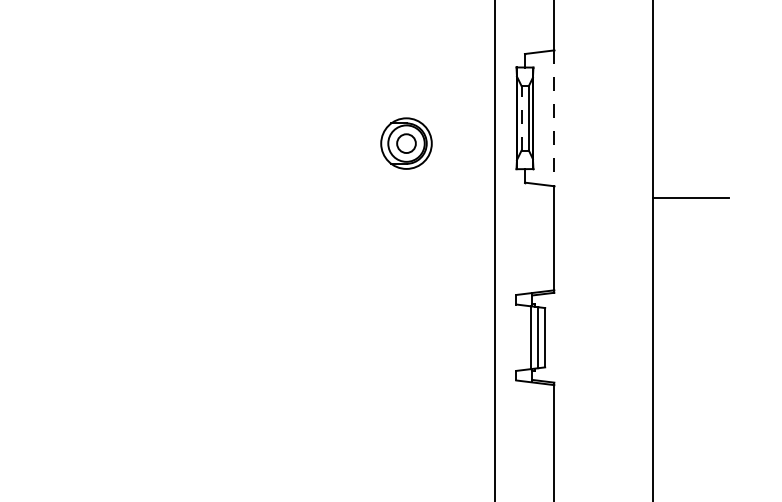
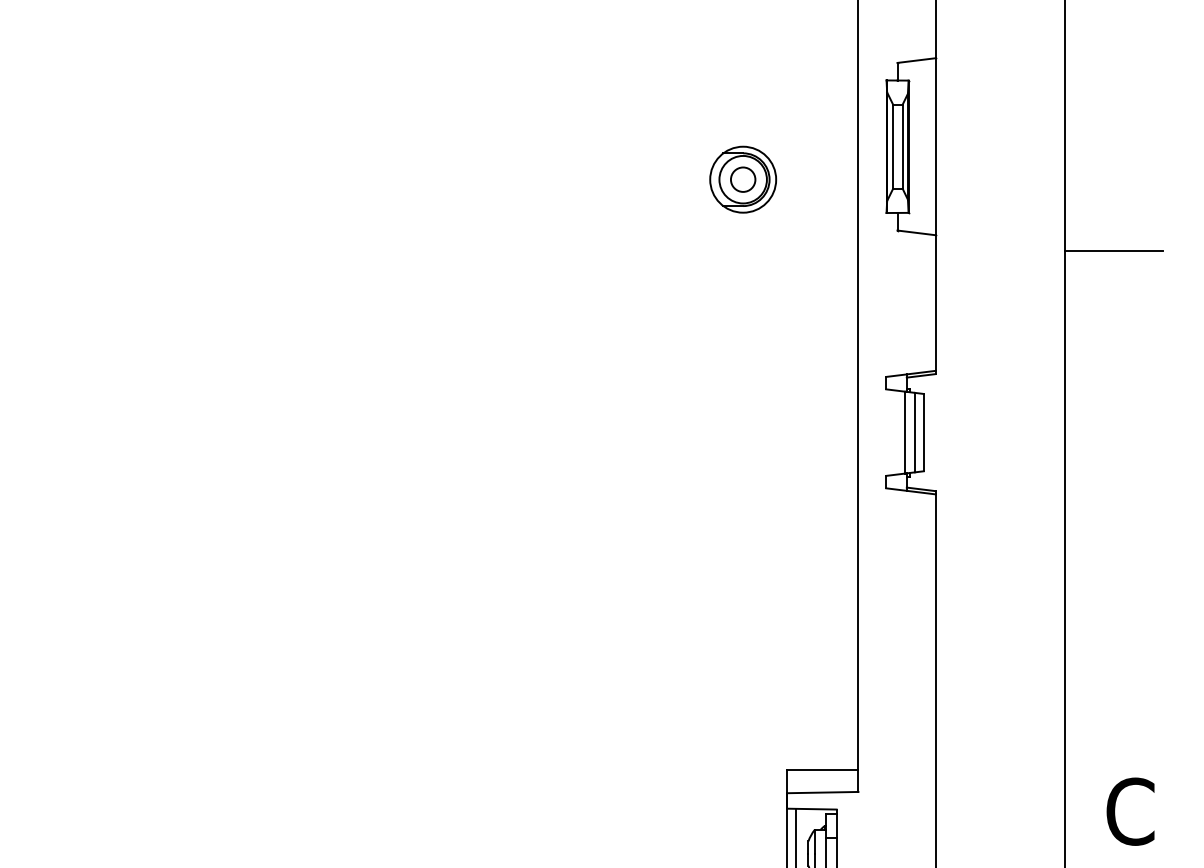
line: (521, 118) -> (893, 146), dashed -> solid
line: (554, 118) -> (935, 146), dashed -> solid

